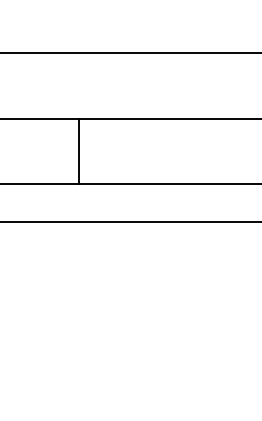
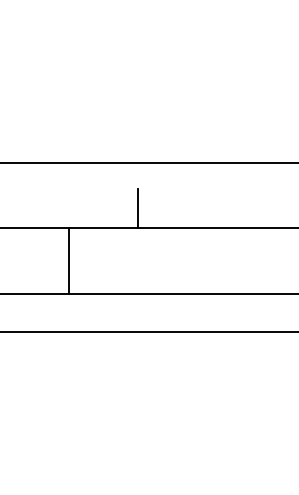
line: (111, 98) -> (138, 208), added
line: (79, 150) -> (69, 260), moved

